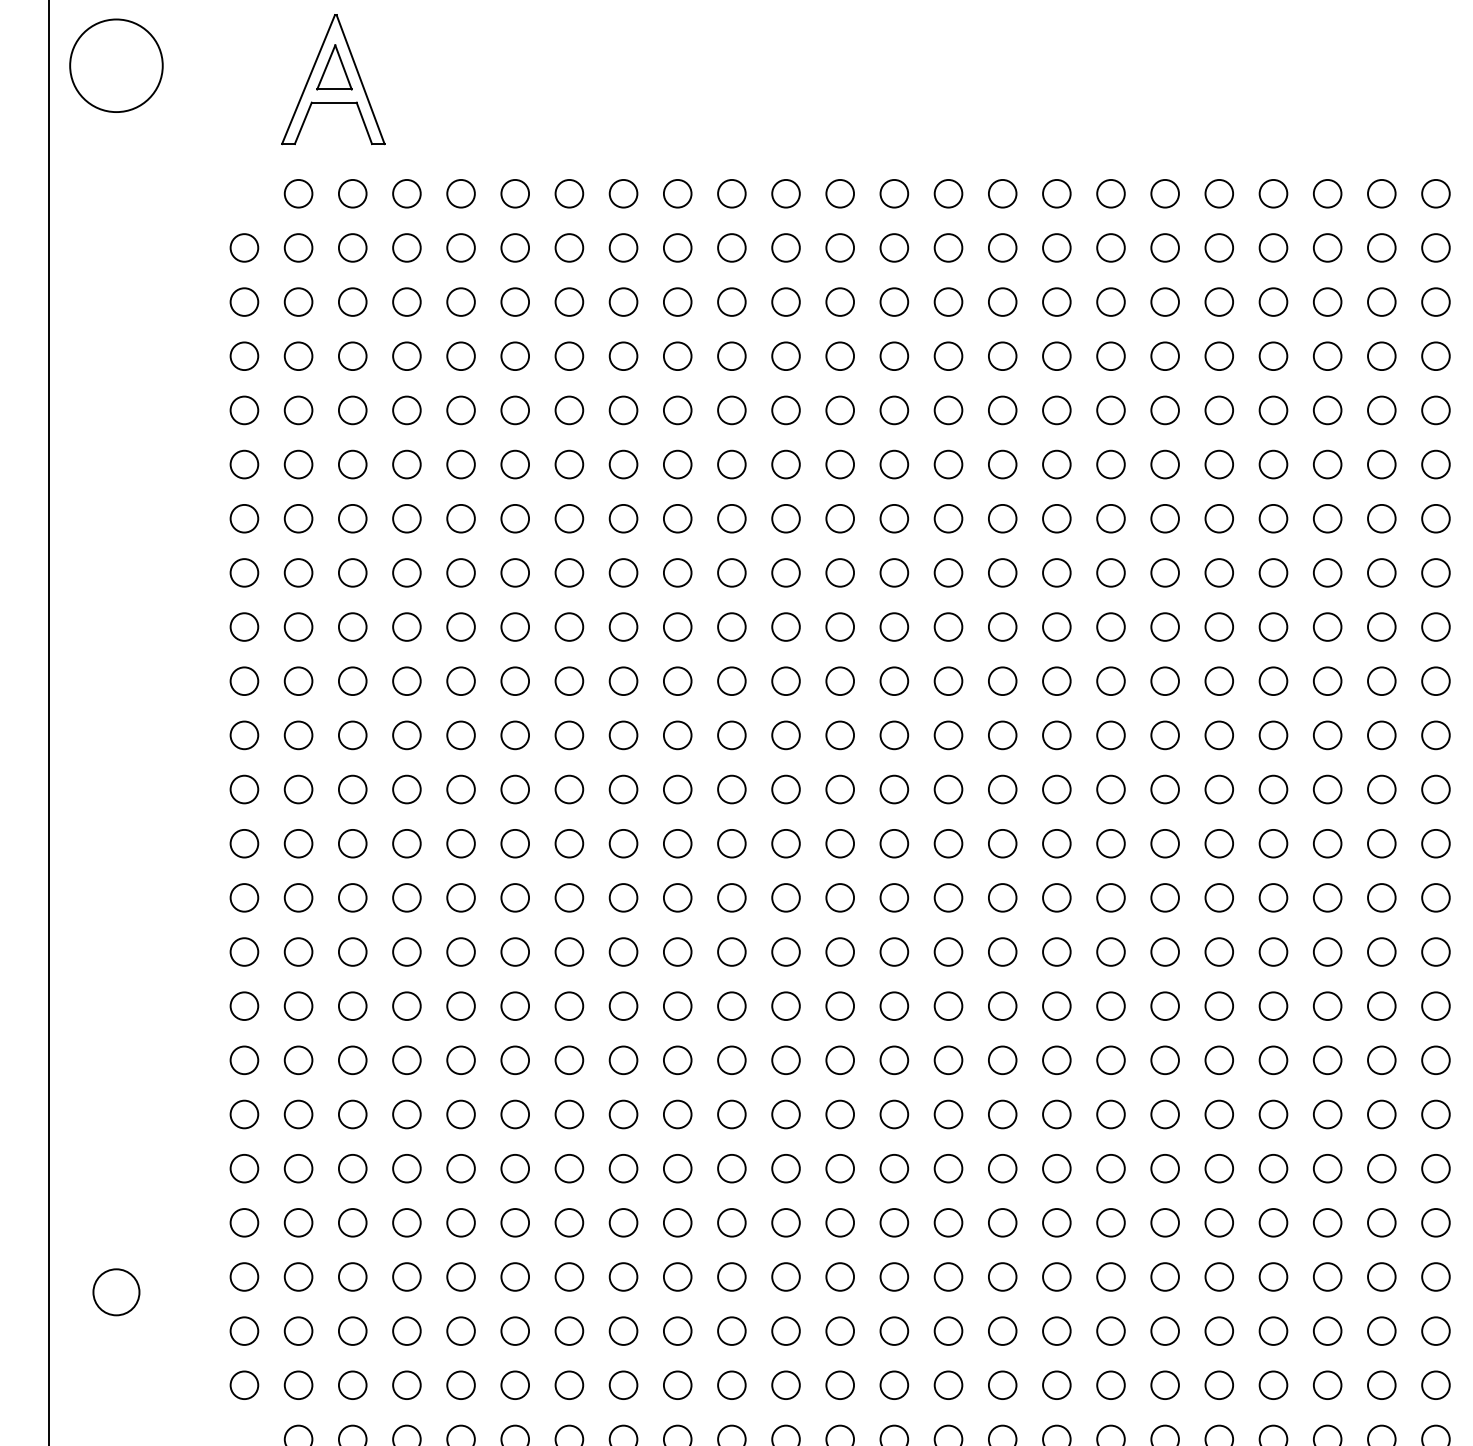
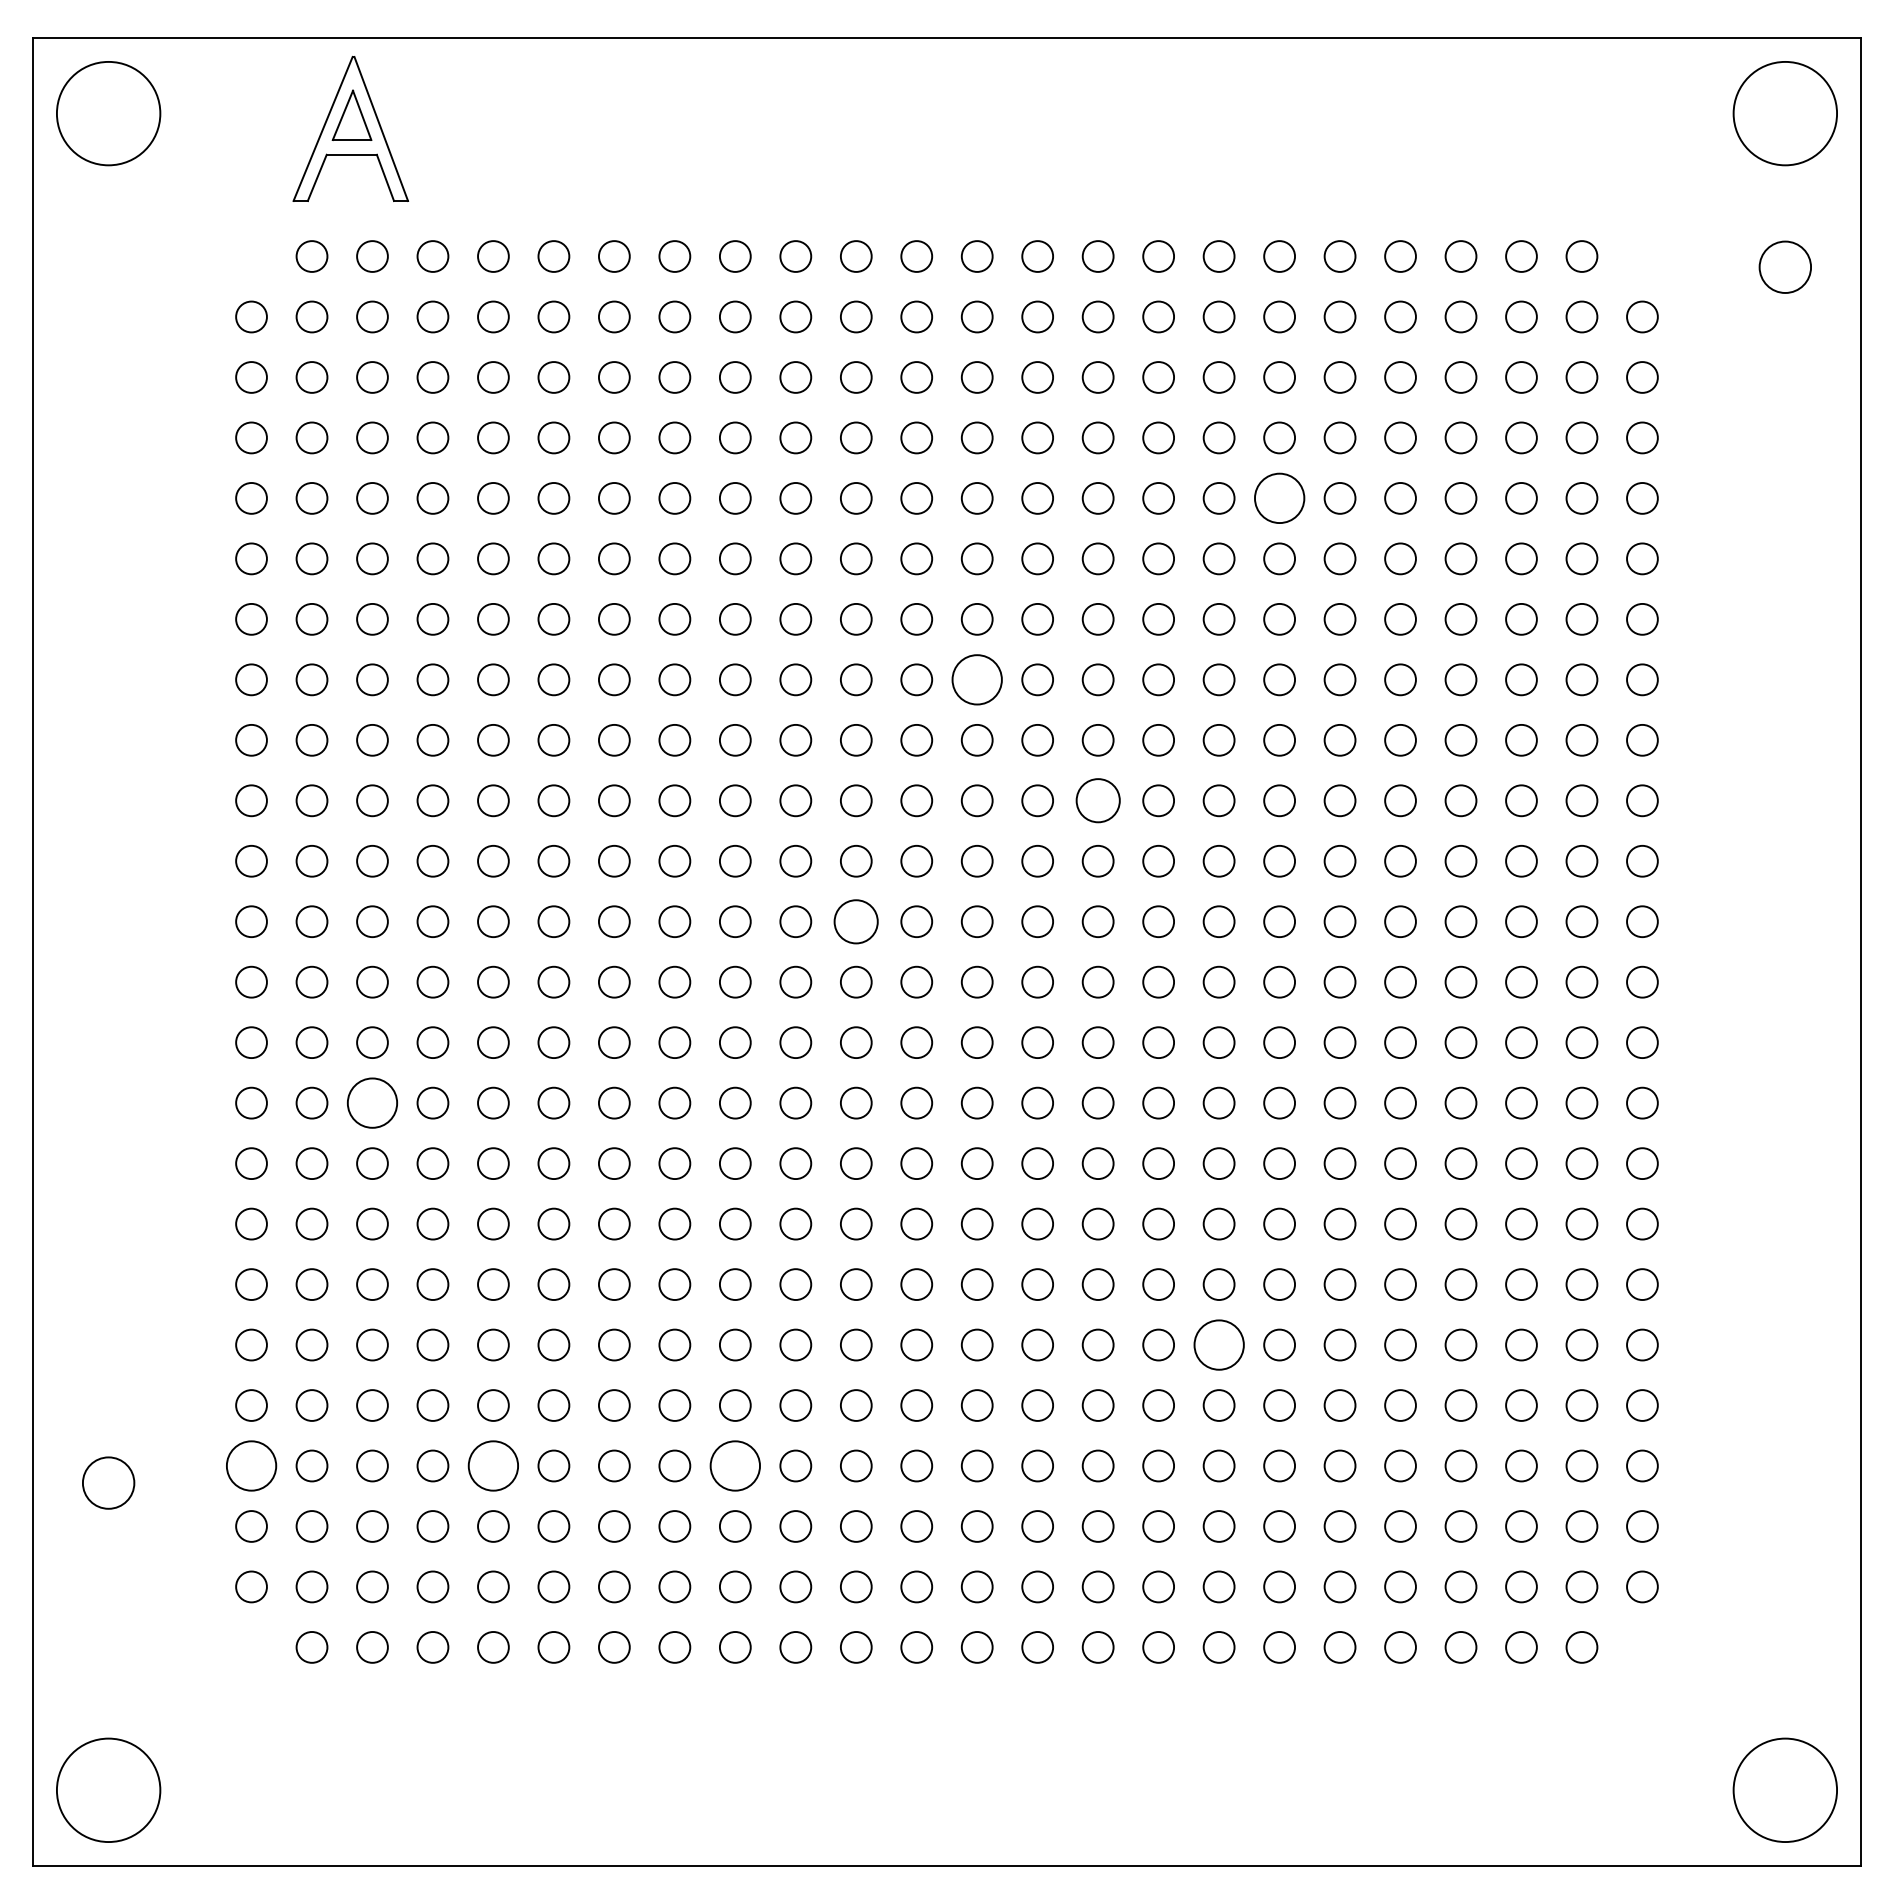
circle: (1165, 410) -> (1279, 498), size x1.6
circle: (893, 572) -> (976, 679), size x1.6
circle: (1002, 680) -> (1097, 800), size x1.4
circle: (786, 789) -> (856, 921), size x1.4
circle: (352, 951) -> (372, 1102), size x1.6
circle: (1110, 1168) -> (1218, 1344), size x1.6
circle: (244, 1276) -> (251, 1465), size x1.6
circle: (461, 1276) -> (493, 1465), size x1.6
circle: (676, 1276) -> (734, 1465), size x1.6

